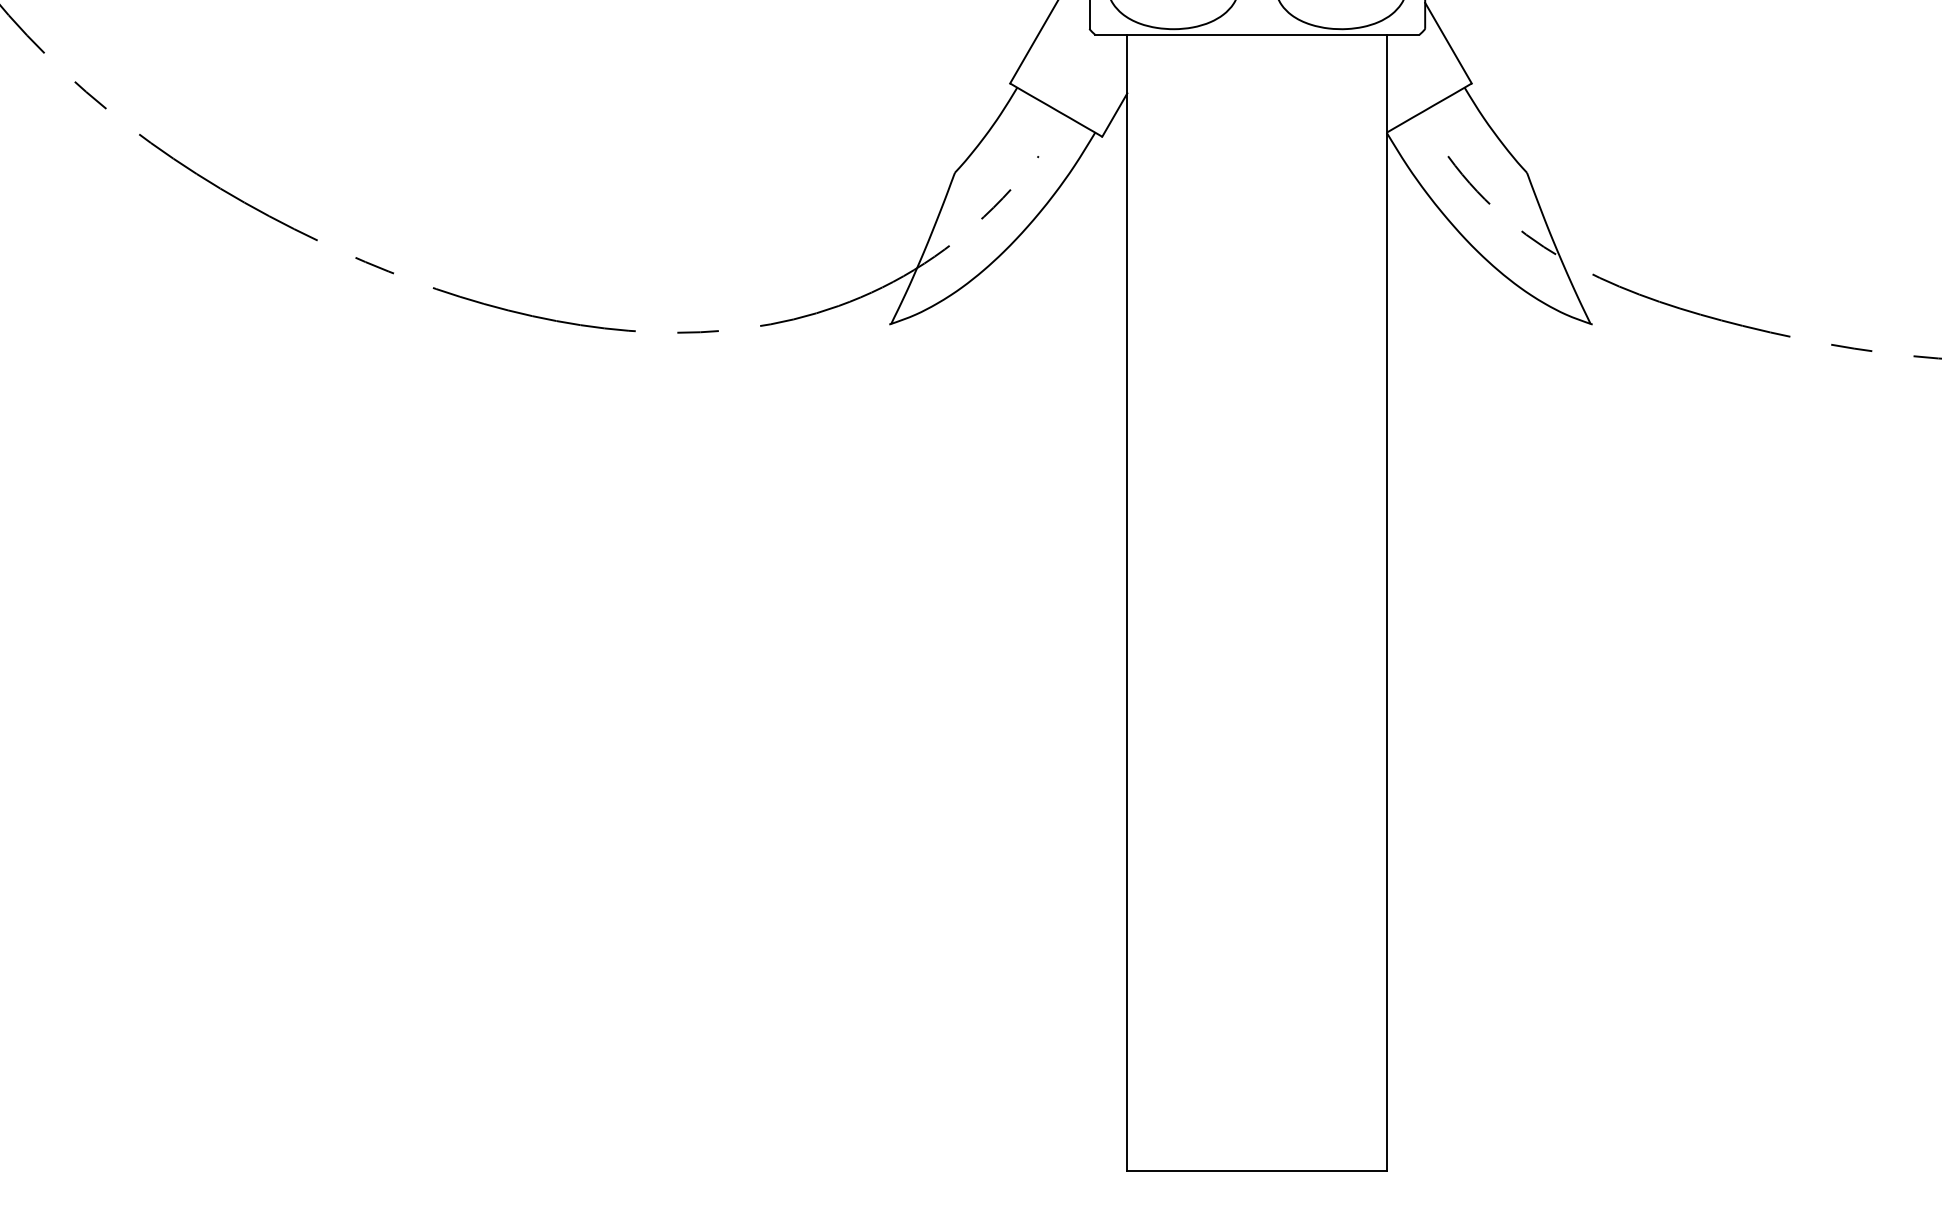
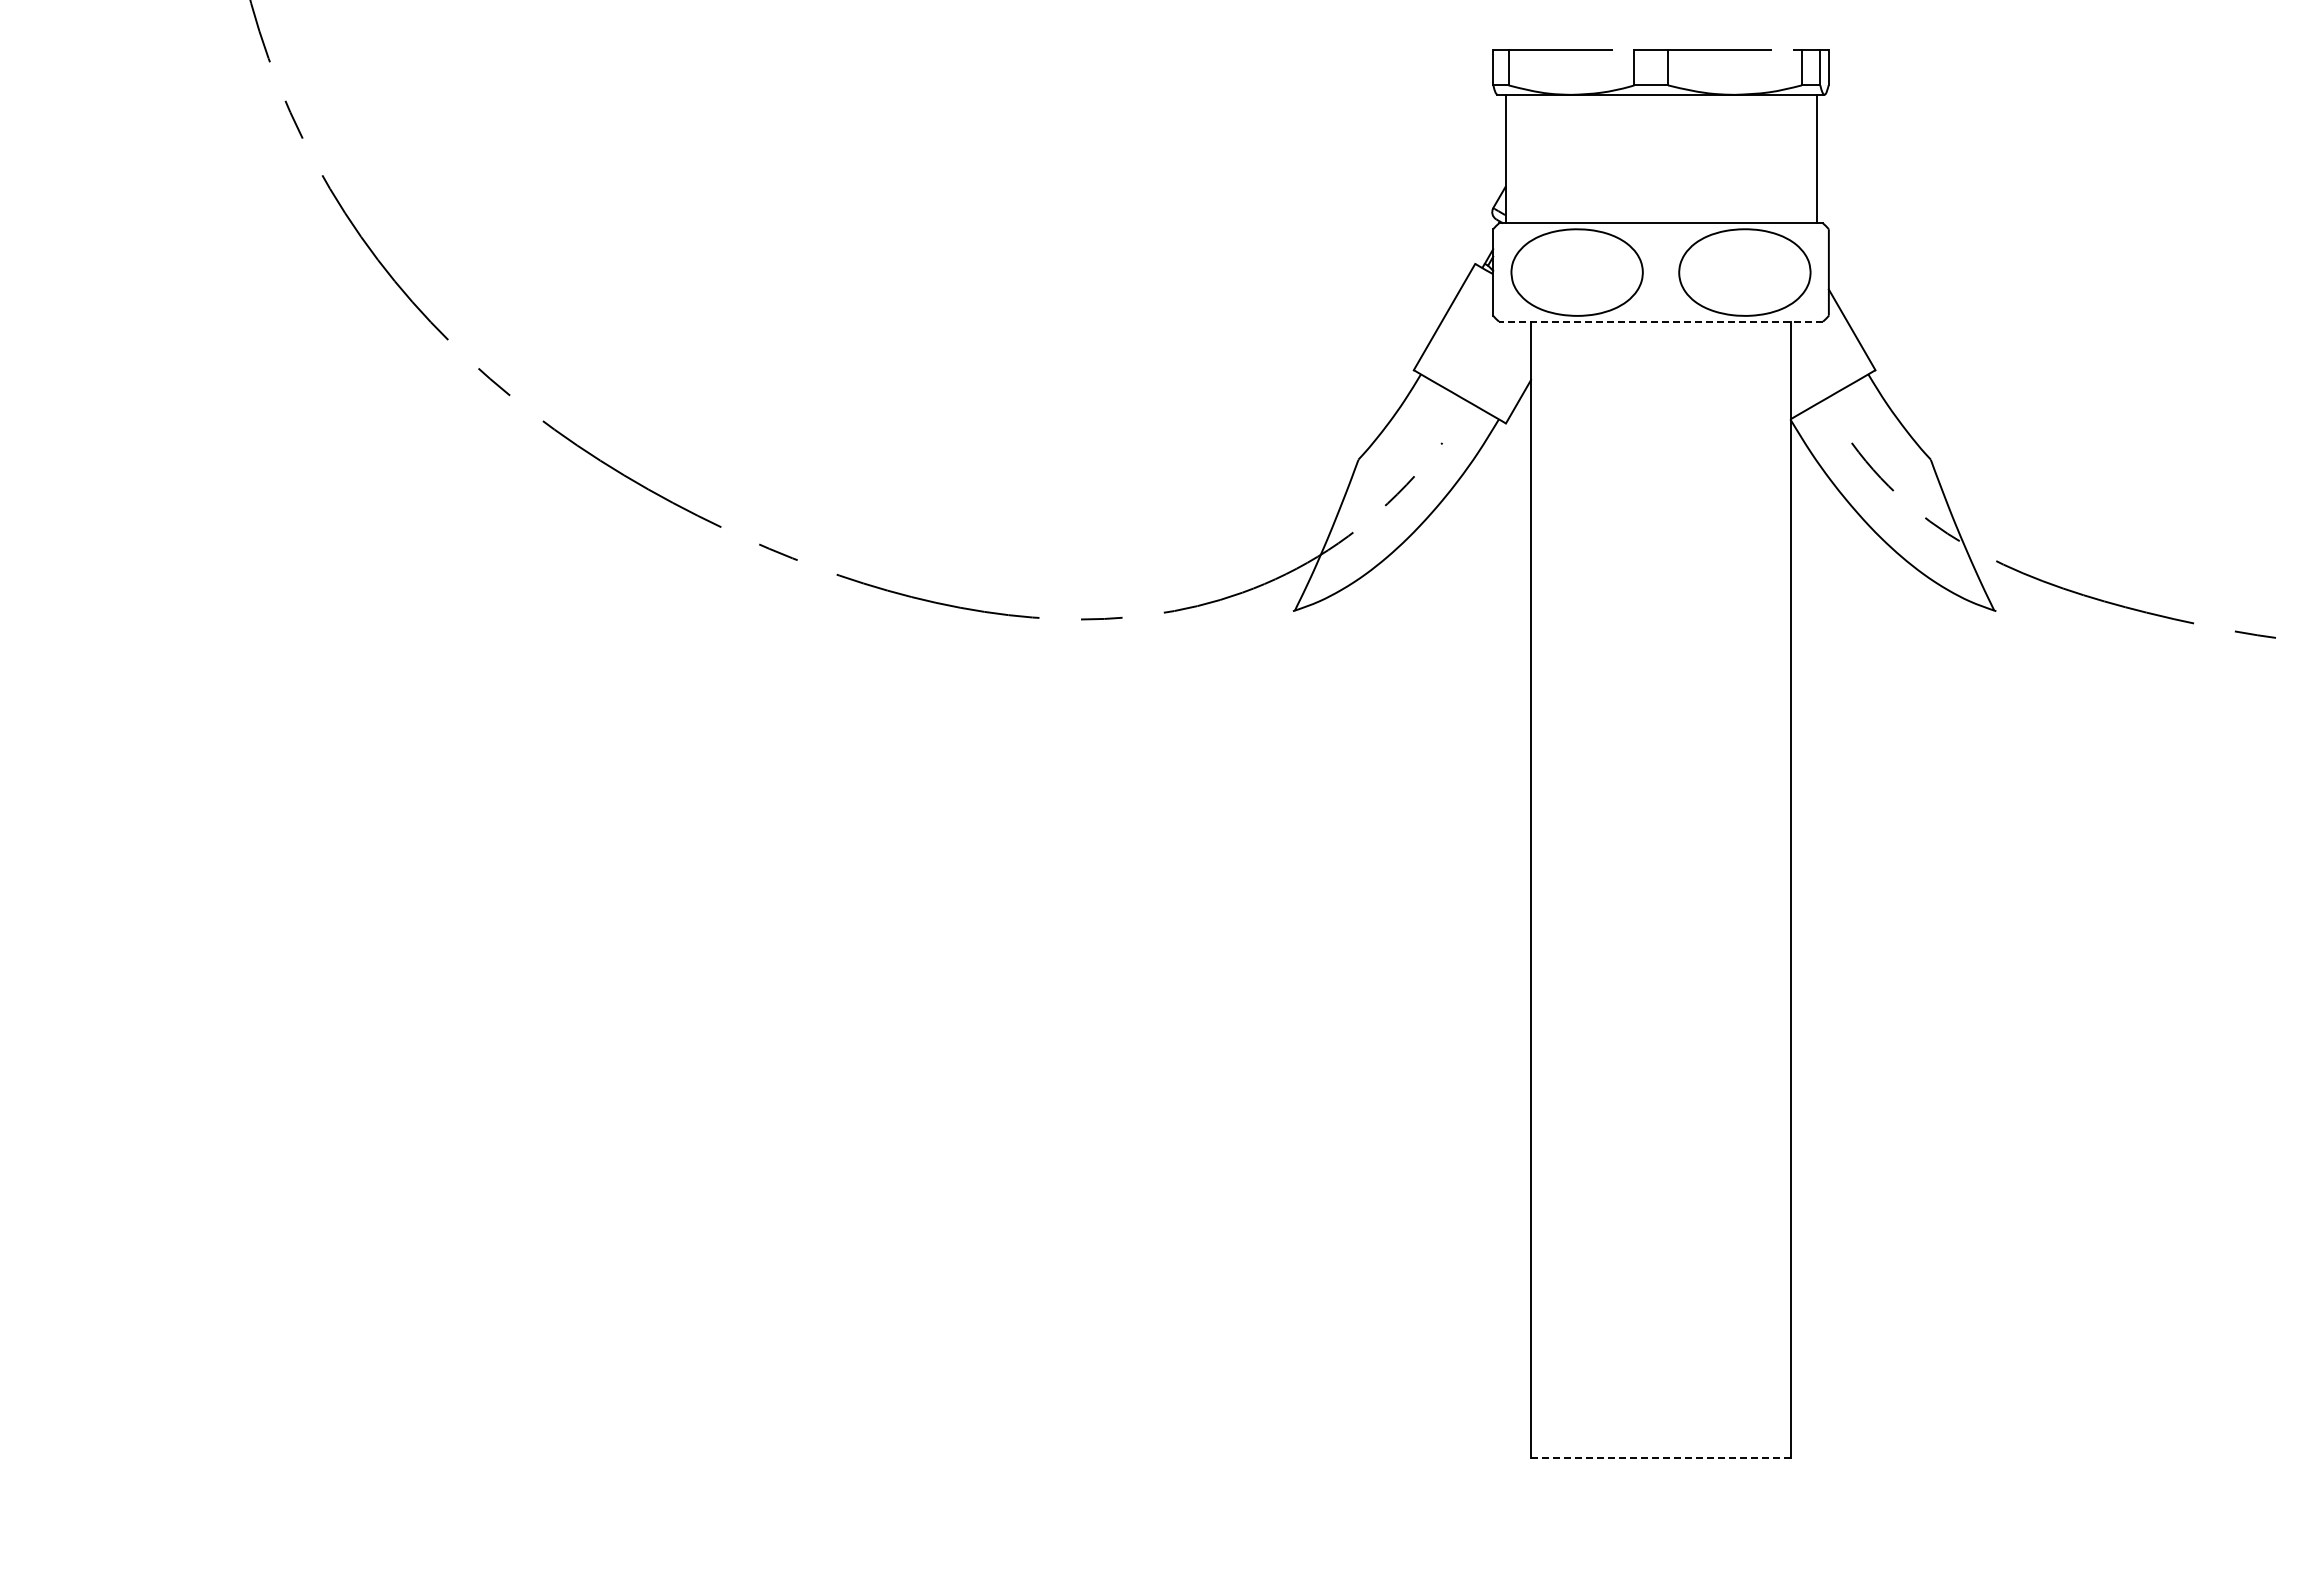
line: (1256, 34) -> (1660, 321), solid -> dashed
line: (1257, 1170) -> (1661, 1457), solid -> dashed

